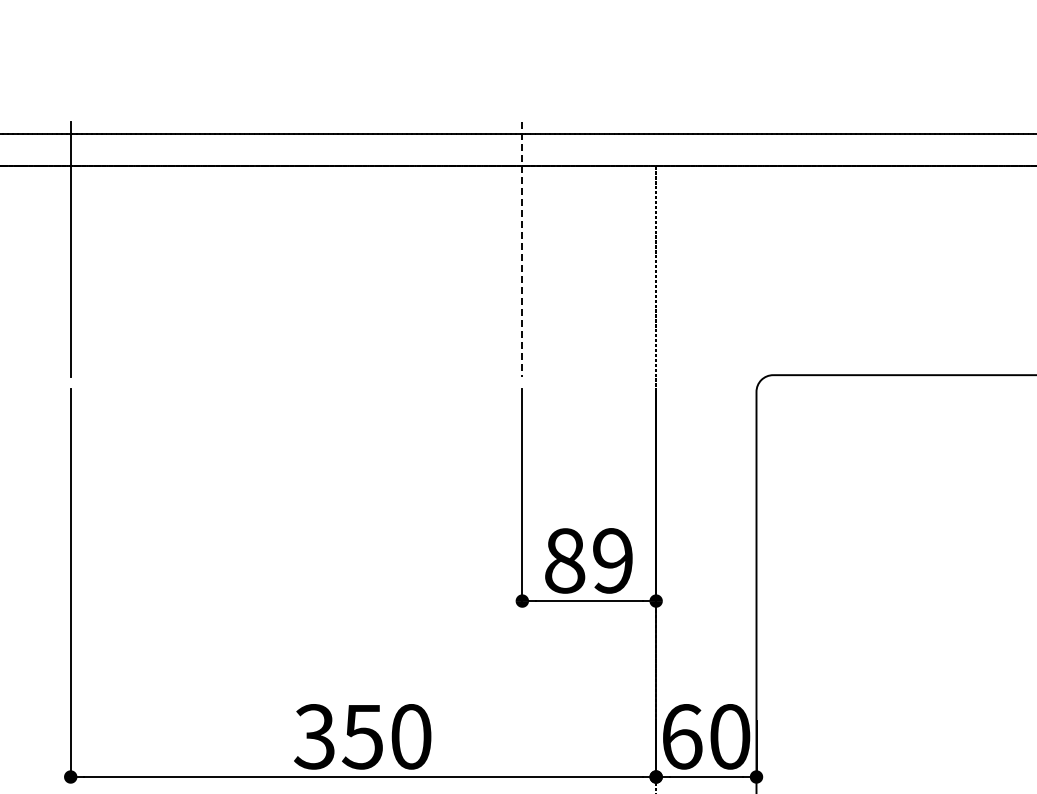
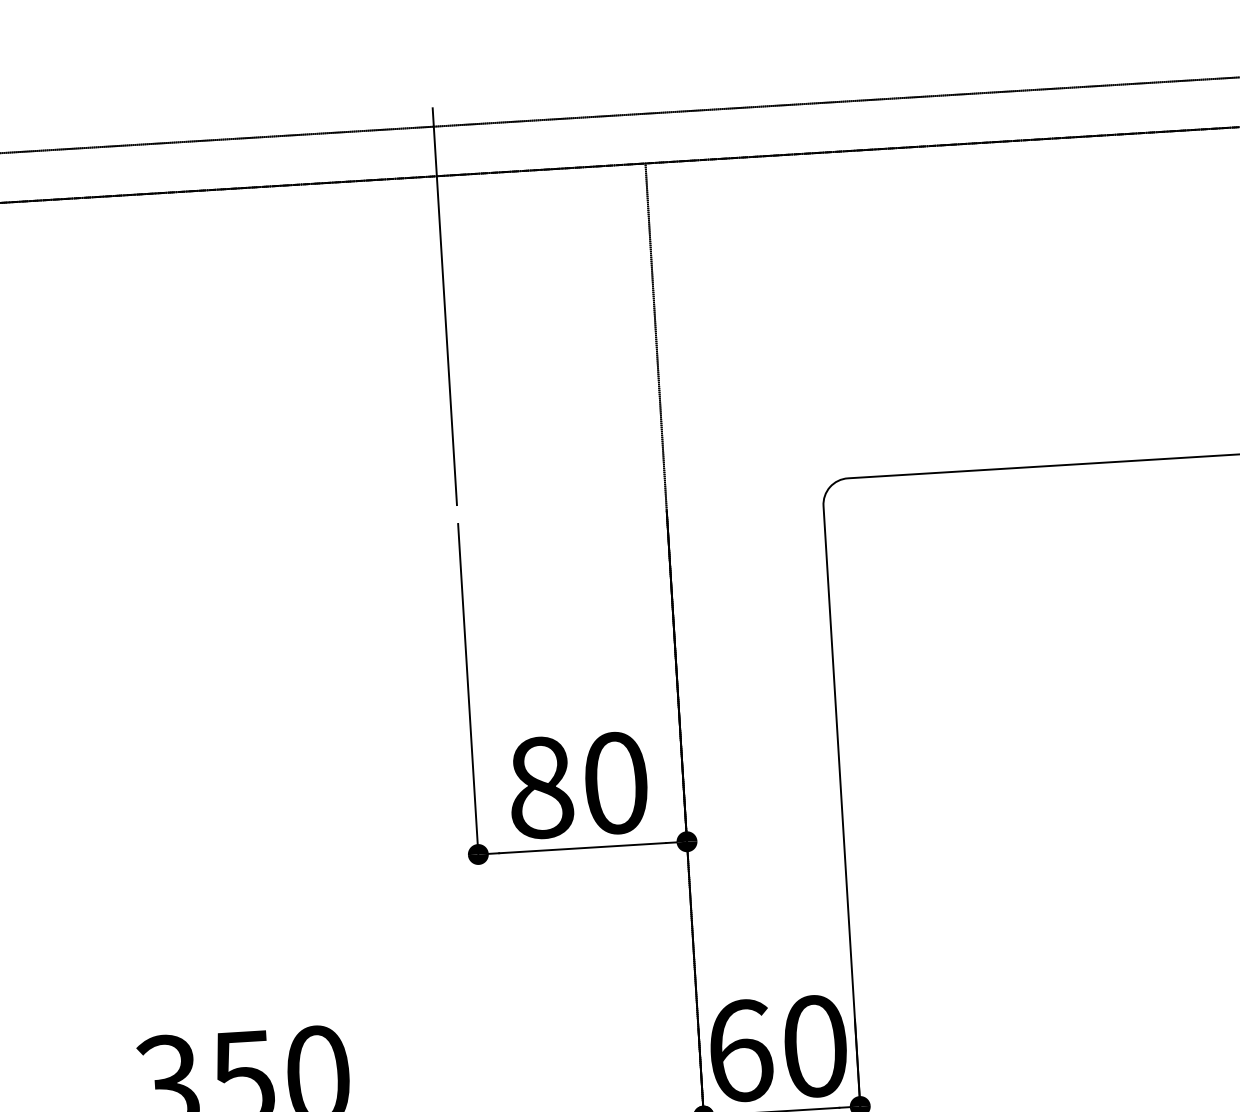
line: (522, 250) -> (445, 307), dashed -> solid
text: (613, 560) -> (616, 782), 89 -> 80

